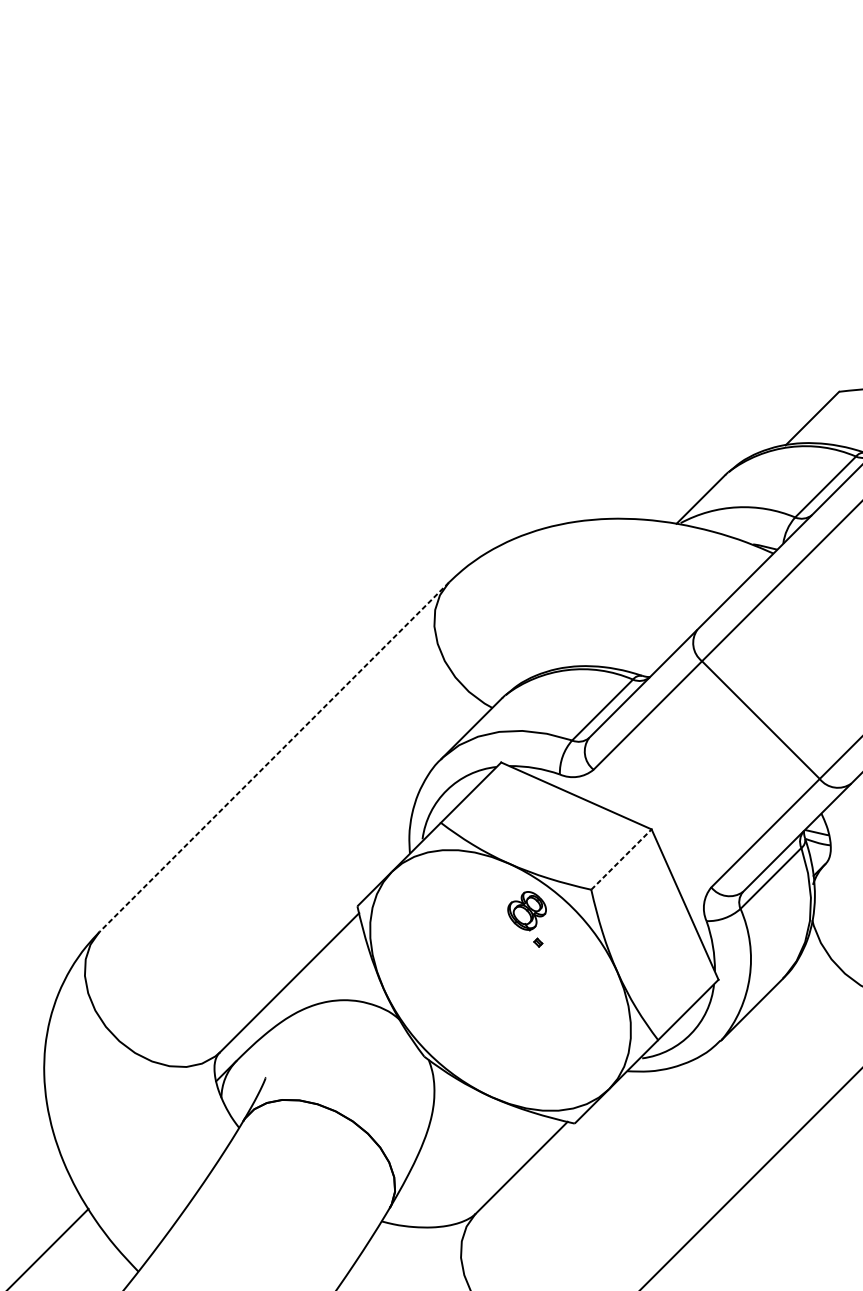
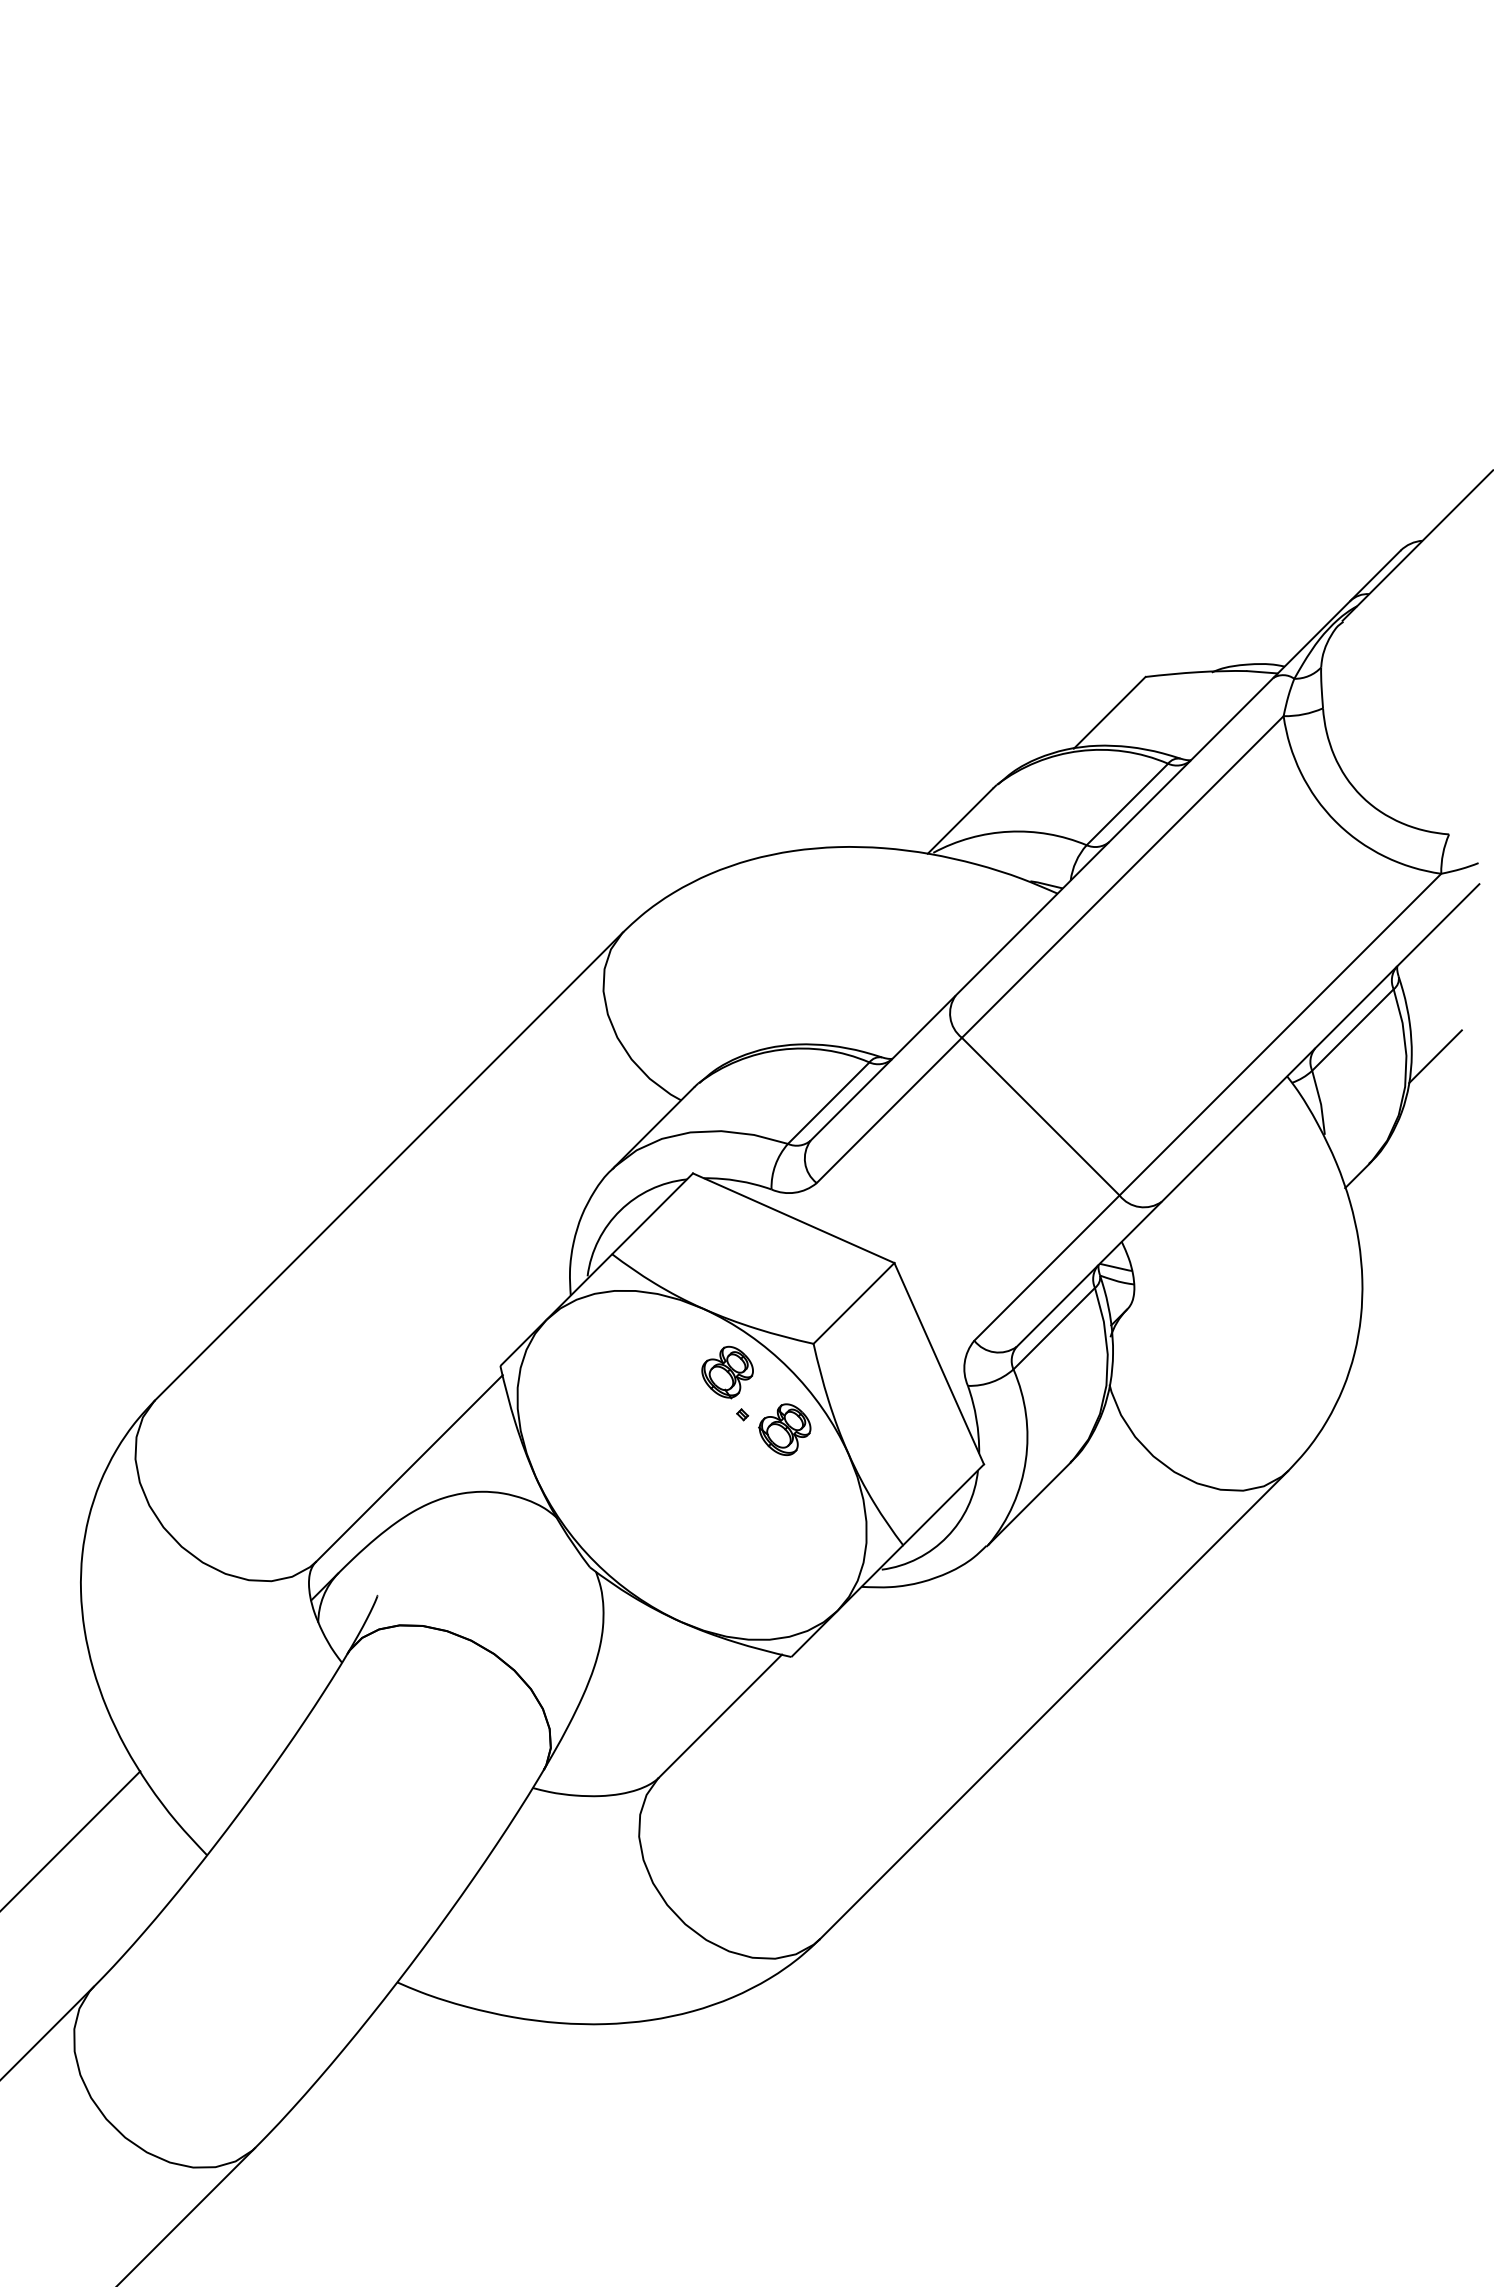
line: (274, 757) -> (389, 1166), dashed -> solid
line: (621, 859) -> (854, 1303), dashed -> solid
part: (569, 953) -> (784, 1429), added

